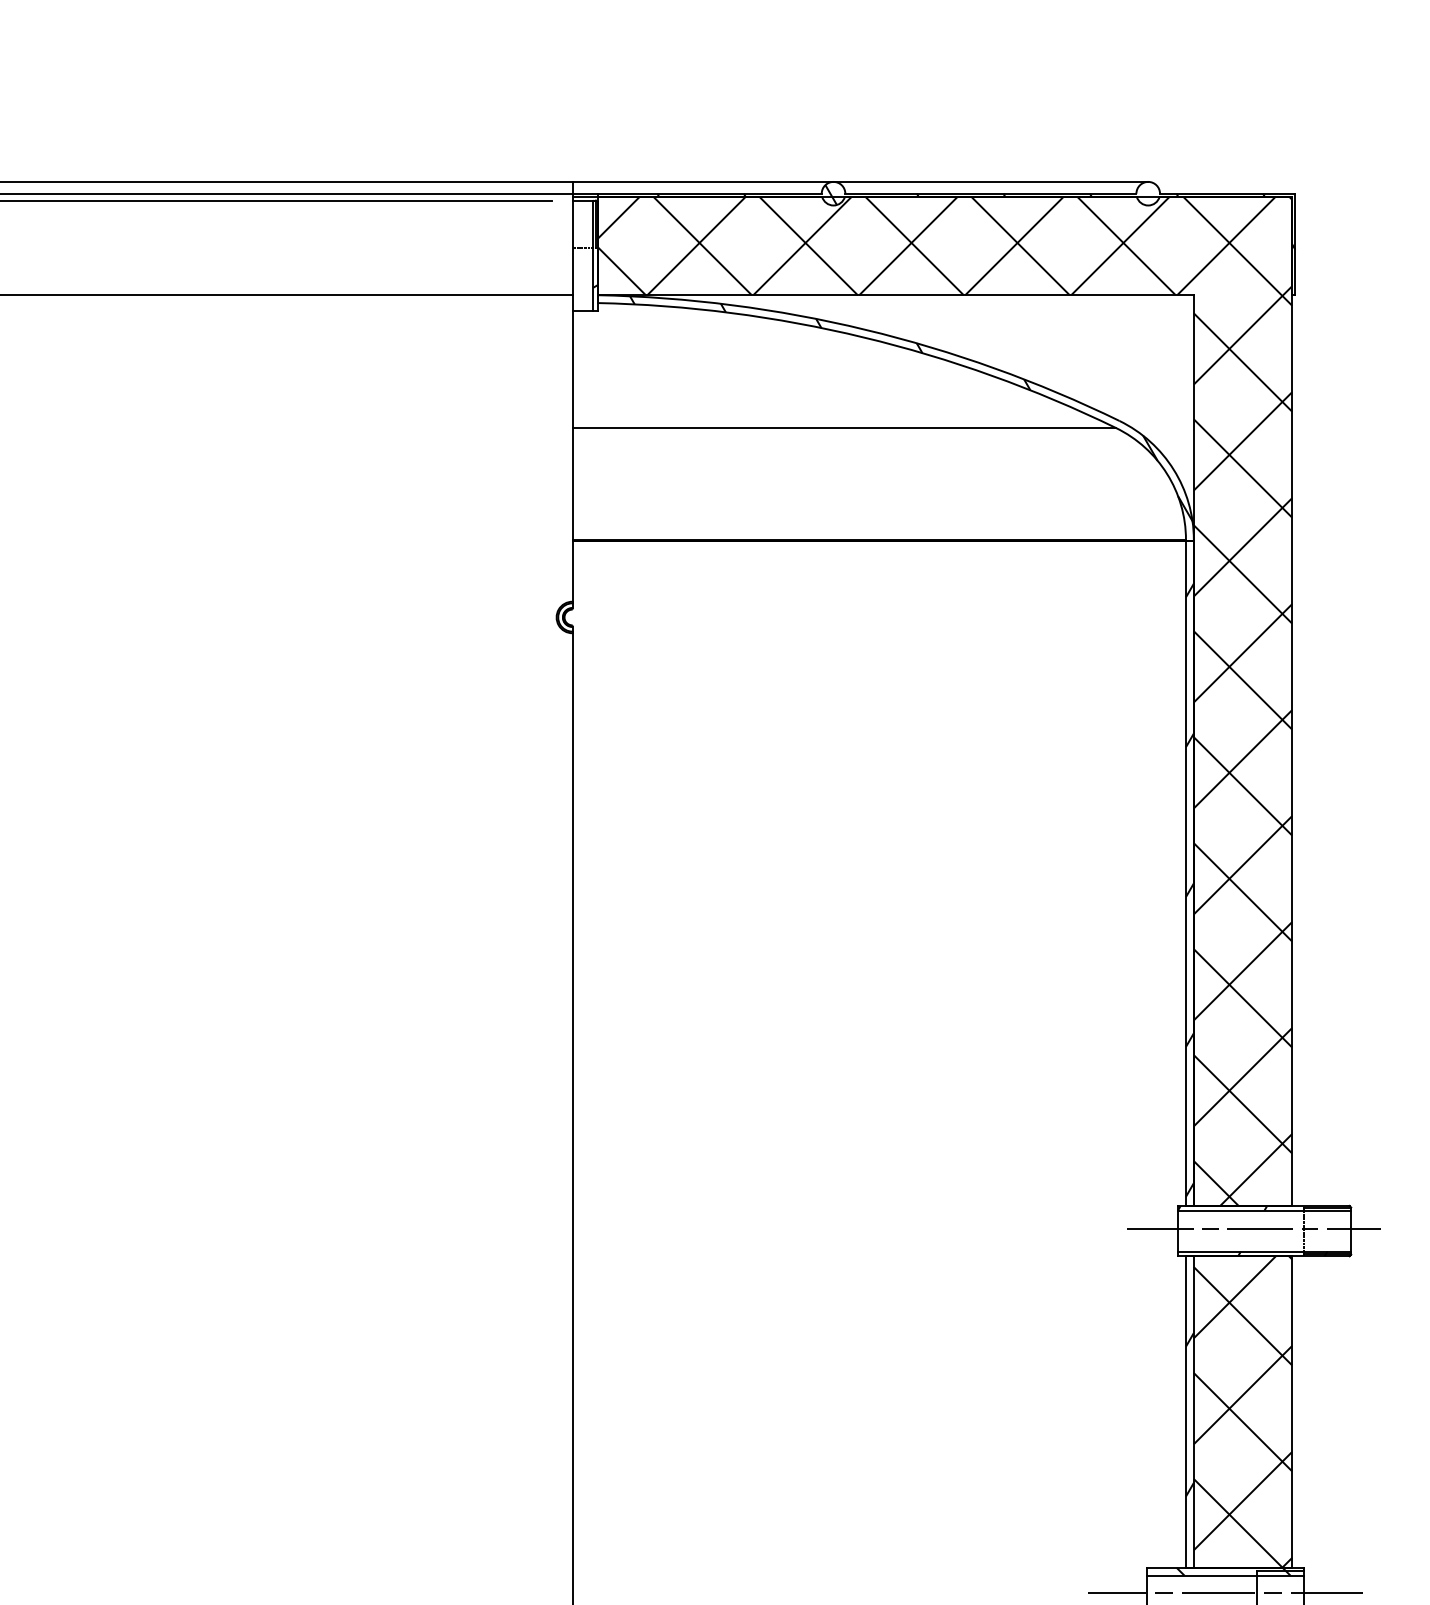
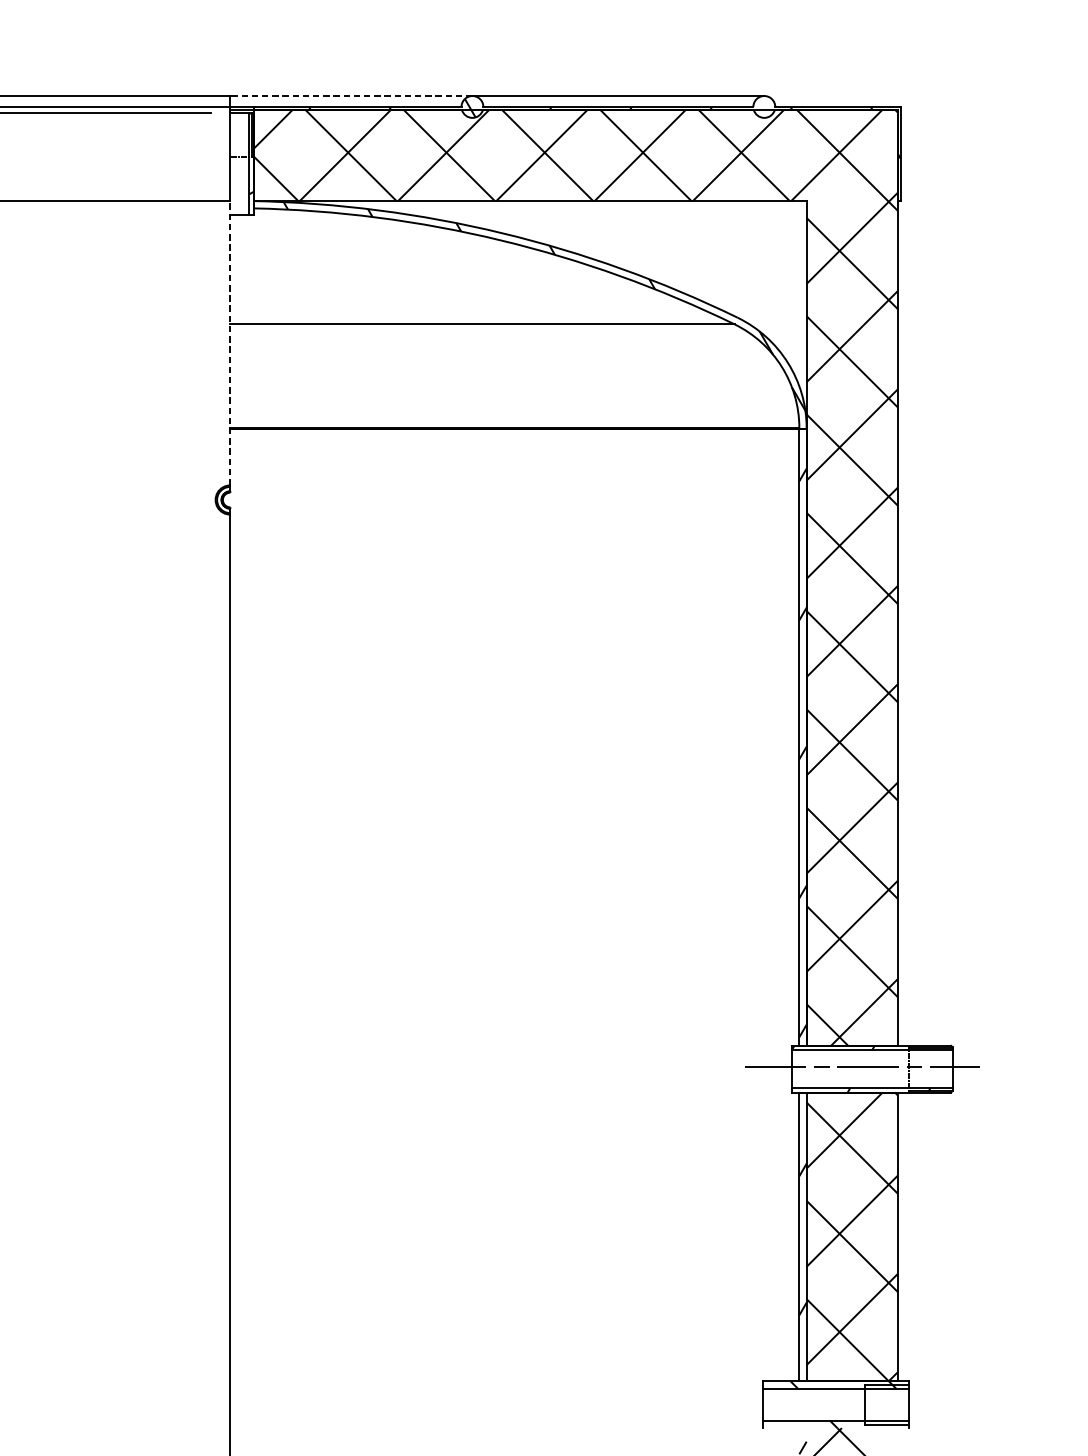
line: (702, 181) -> (350, 95), solid -> dashed
line: (572, 447) -> (230, 342), solid -> dashed
line: (1224, 1592) -> (835, 1404), removed

